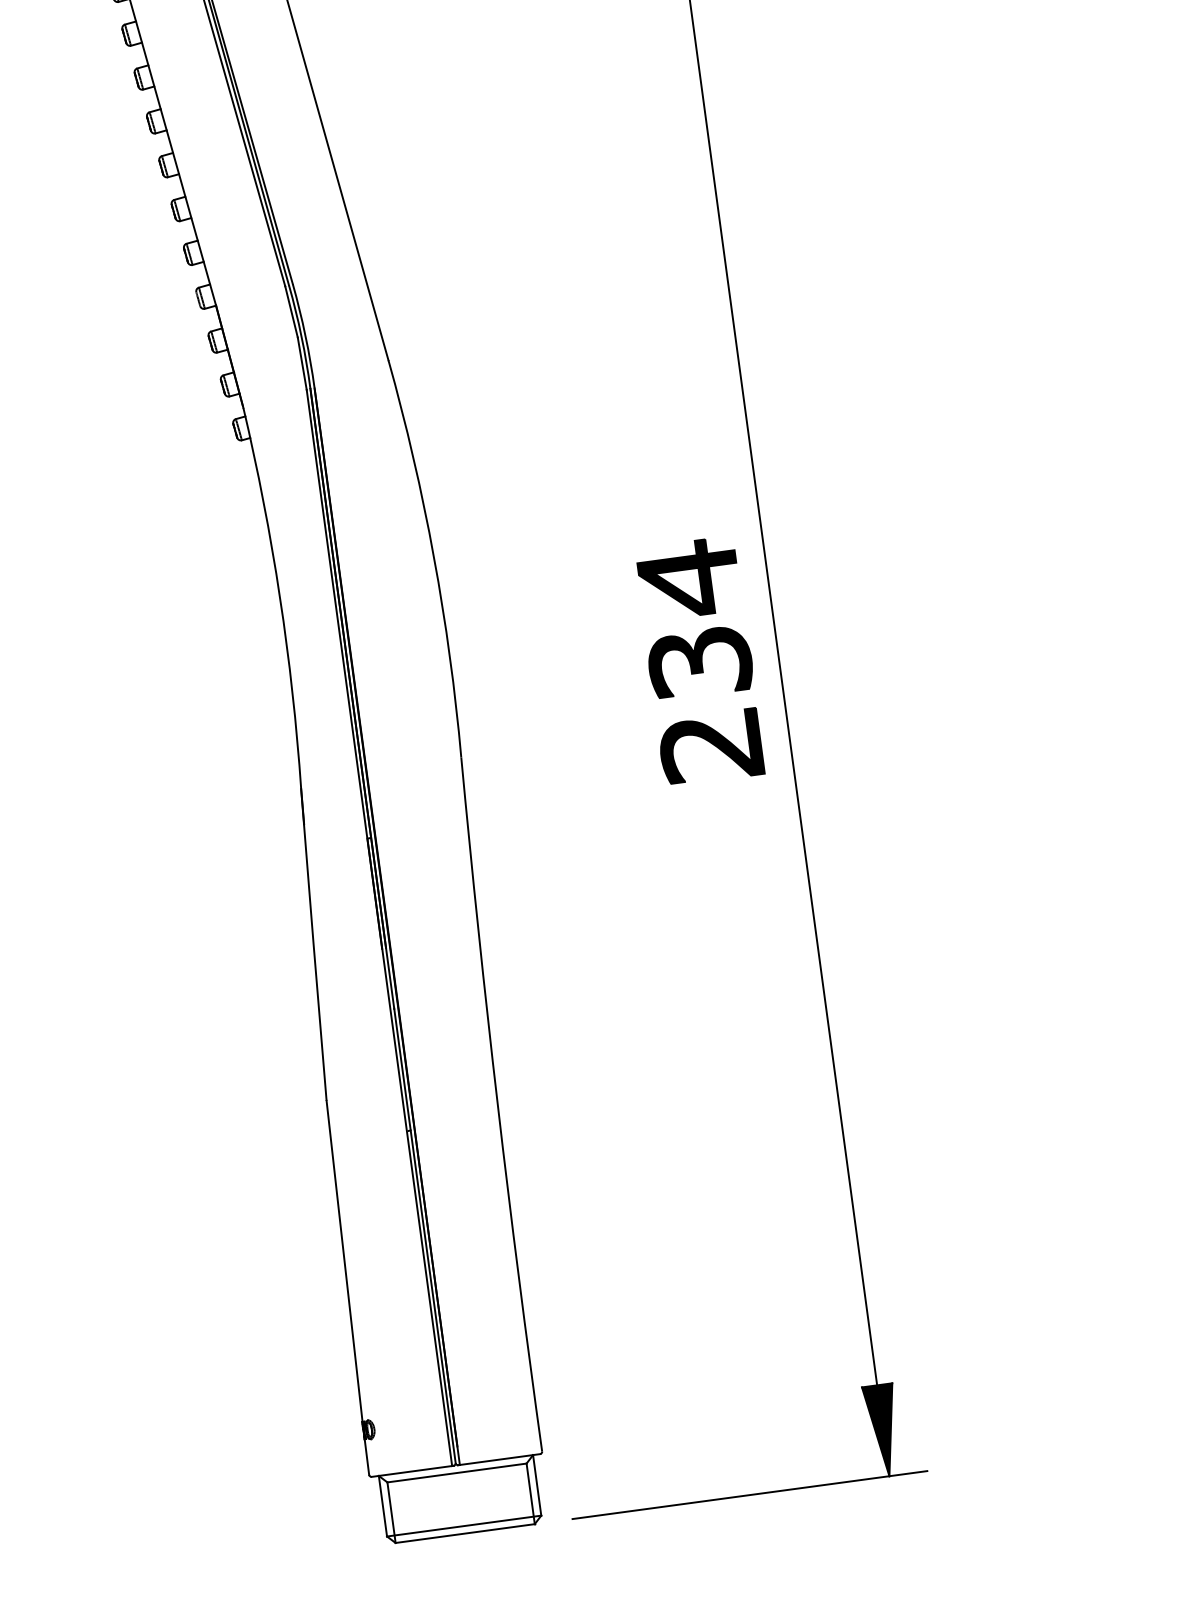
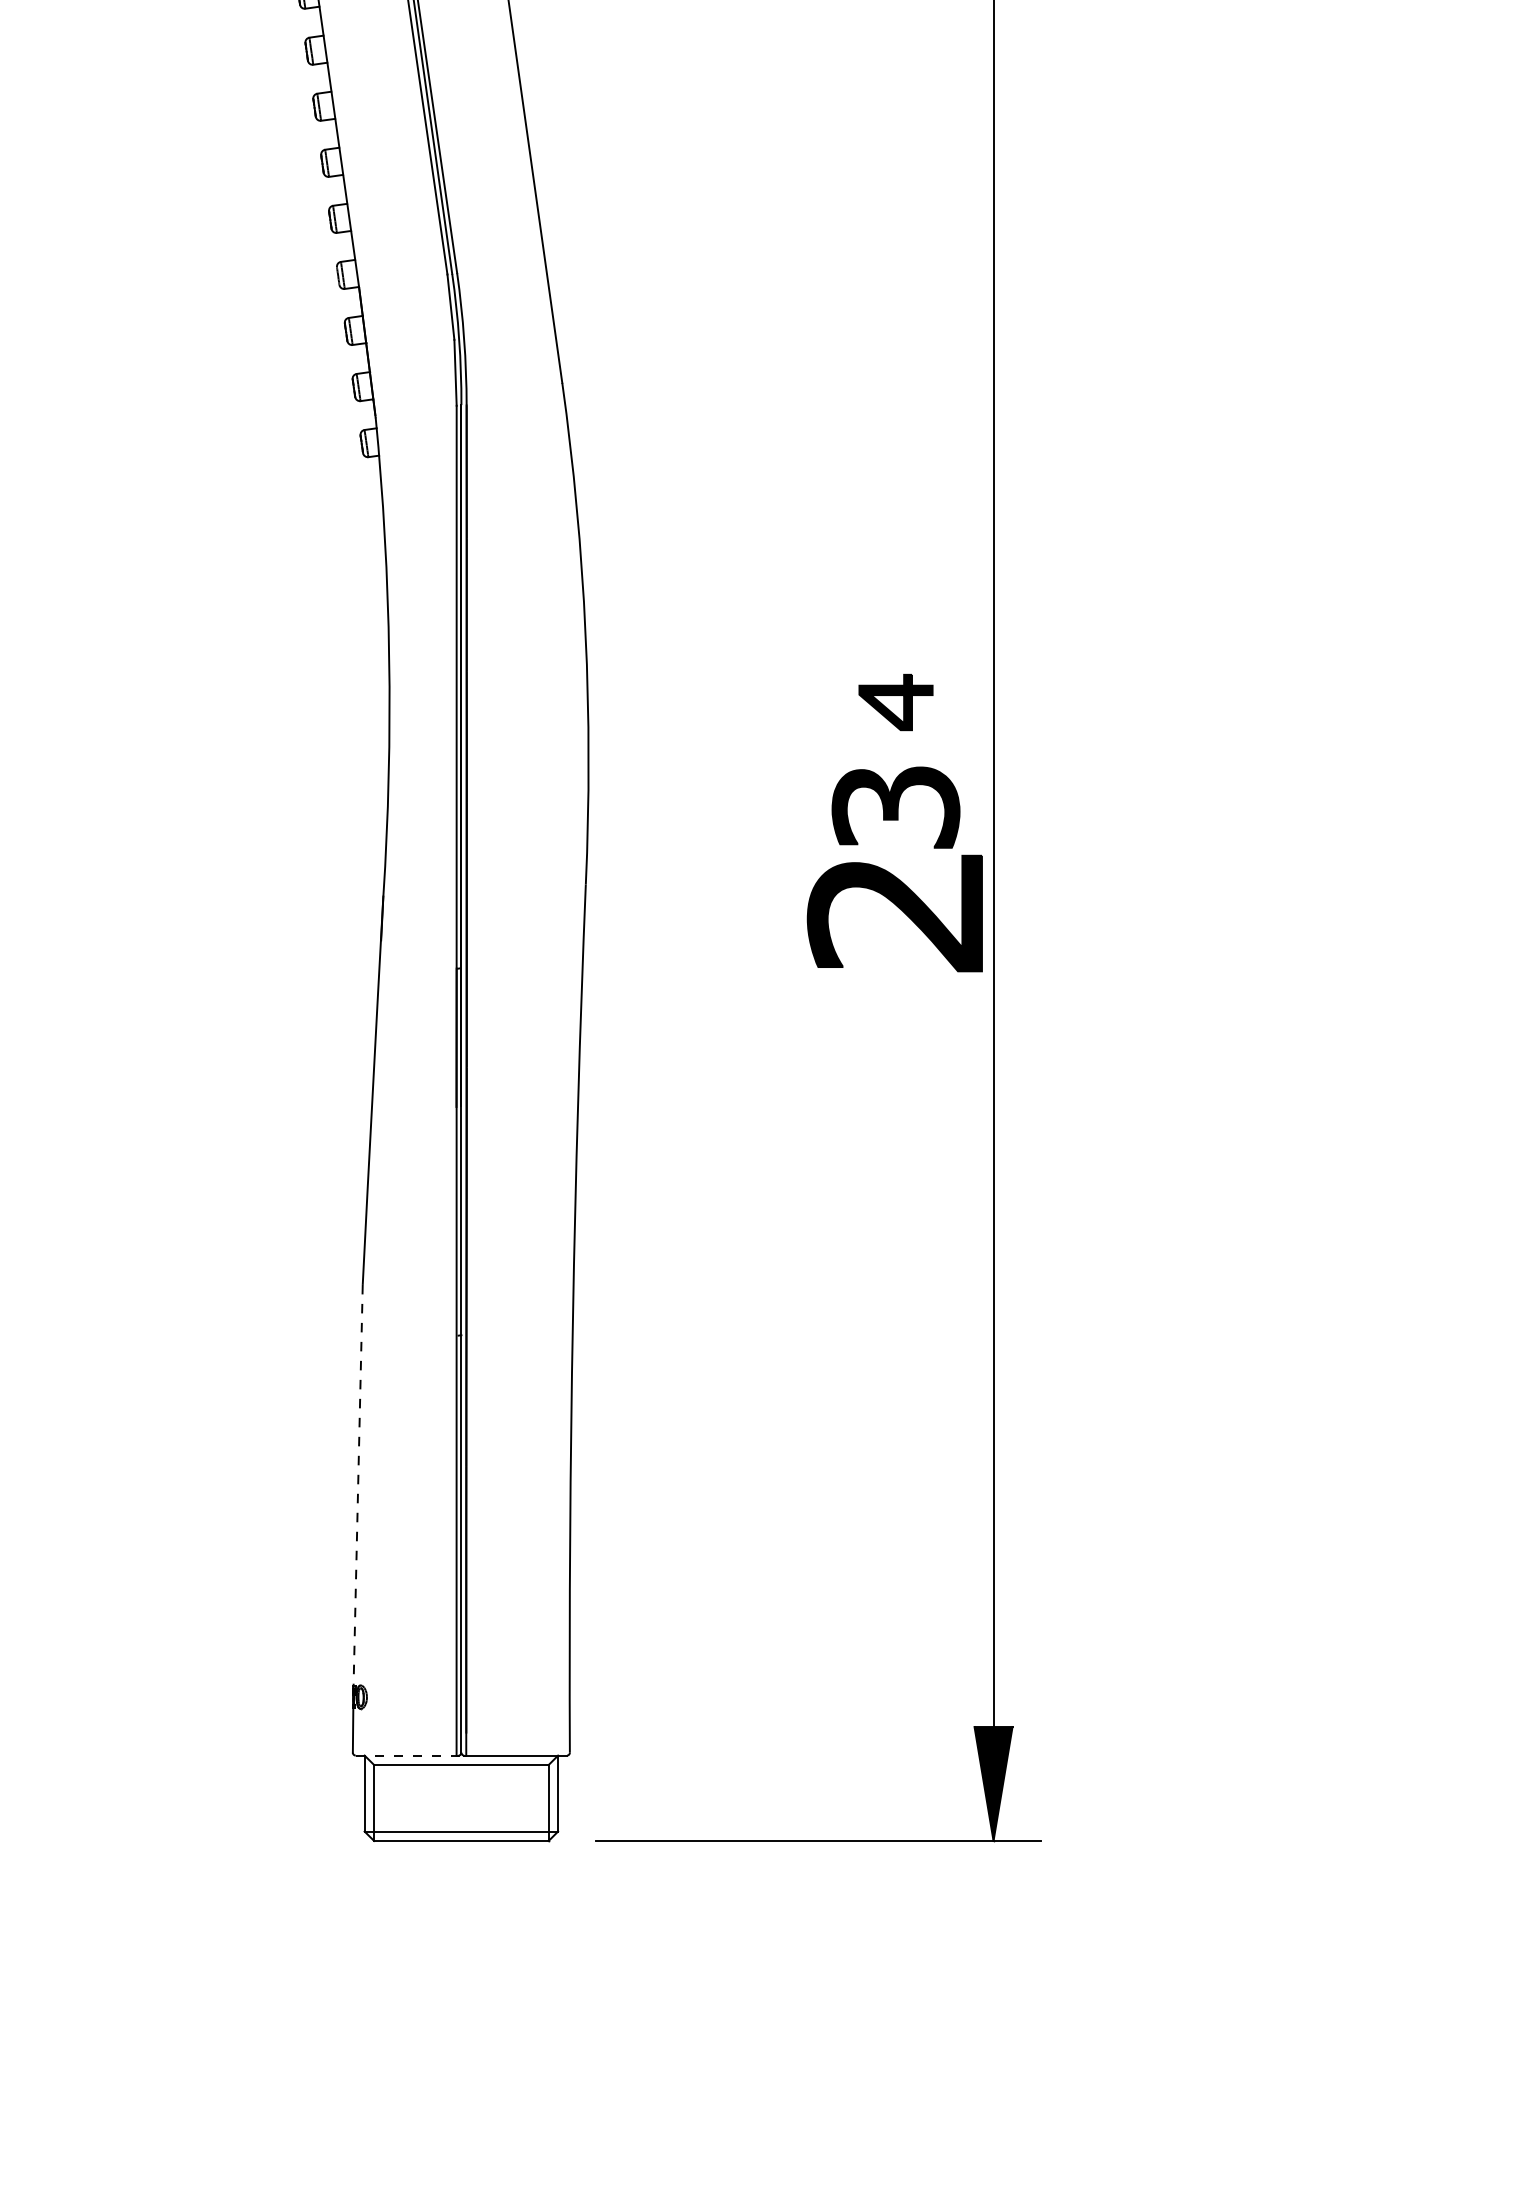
part: (688, 579) -> (895, 702), size x0.6
part: (710, 747) -> (894, 913), size x1.4
line: (344, 1262) -> (358, 1486), solid -> dashed
line: (413, 1471) -> (407, 1755), solid -> dashed

